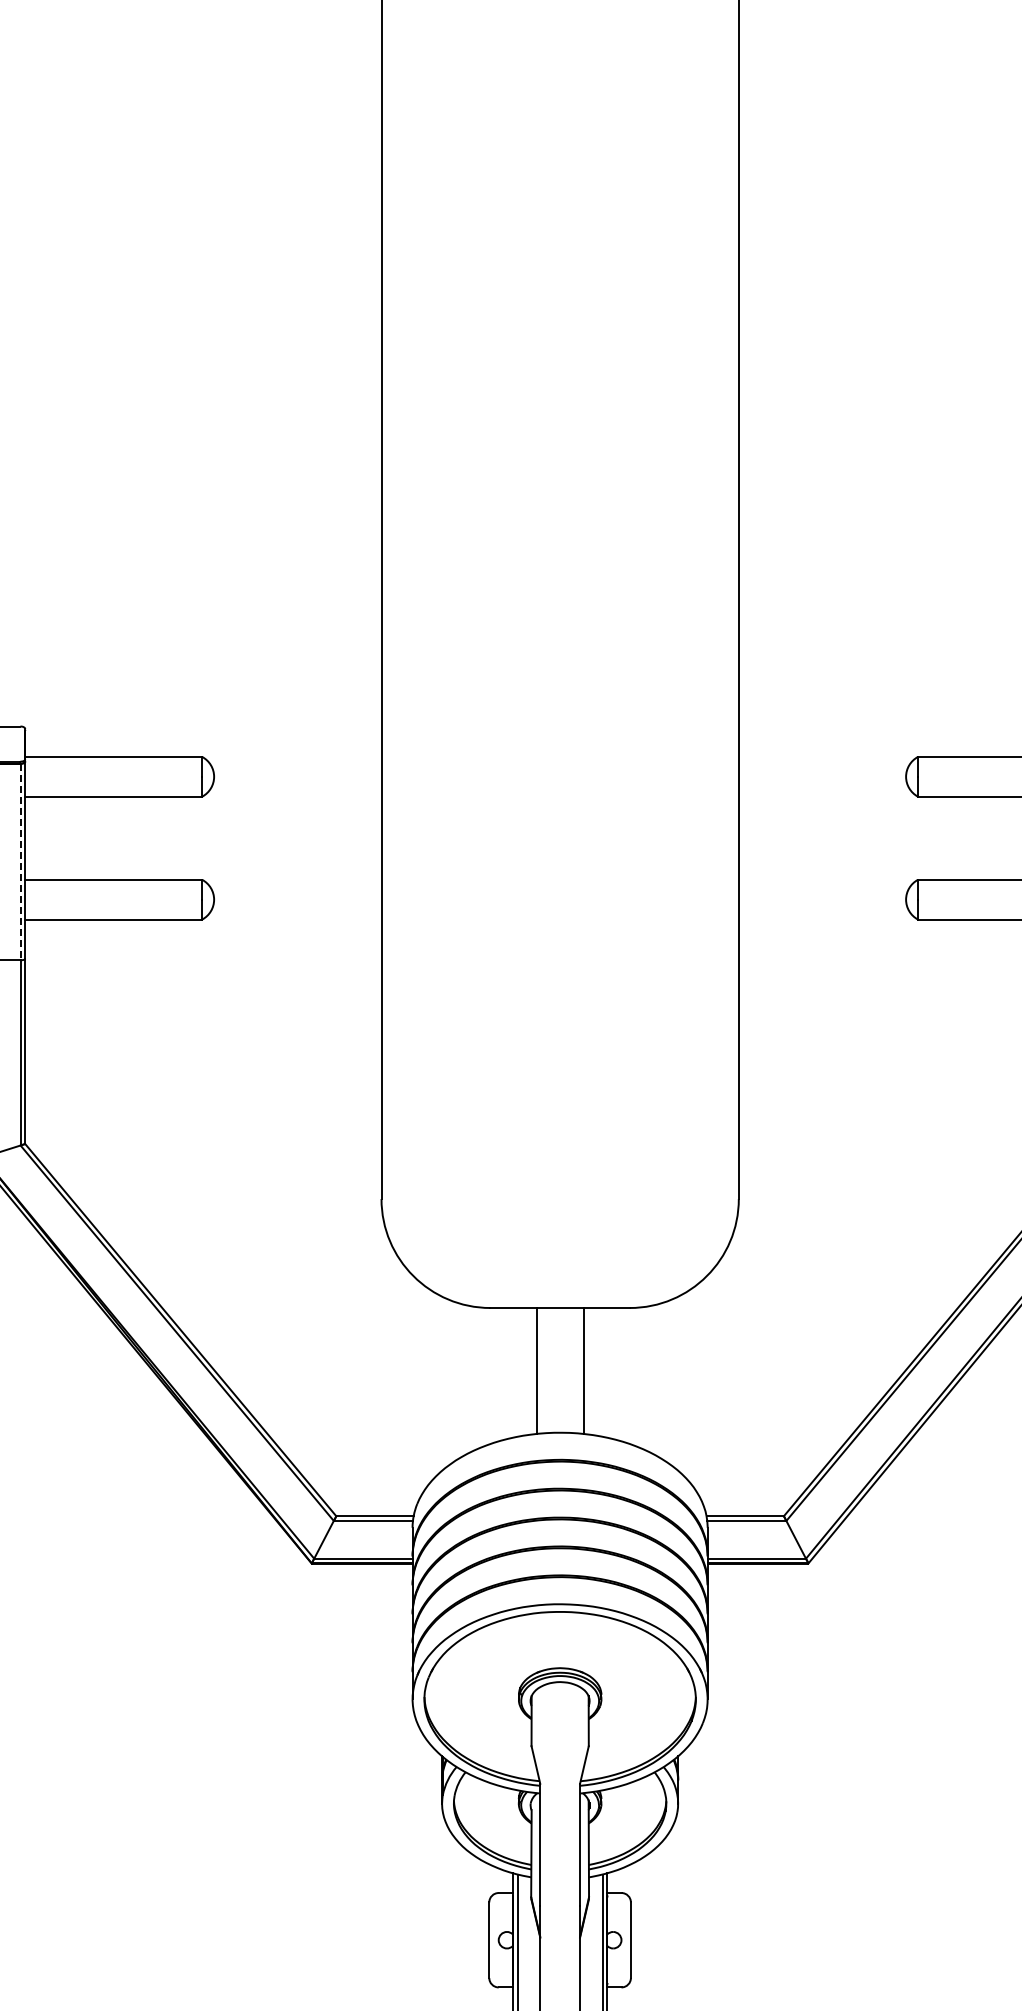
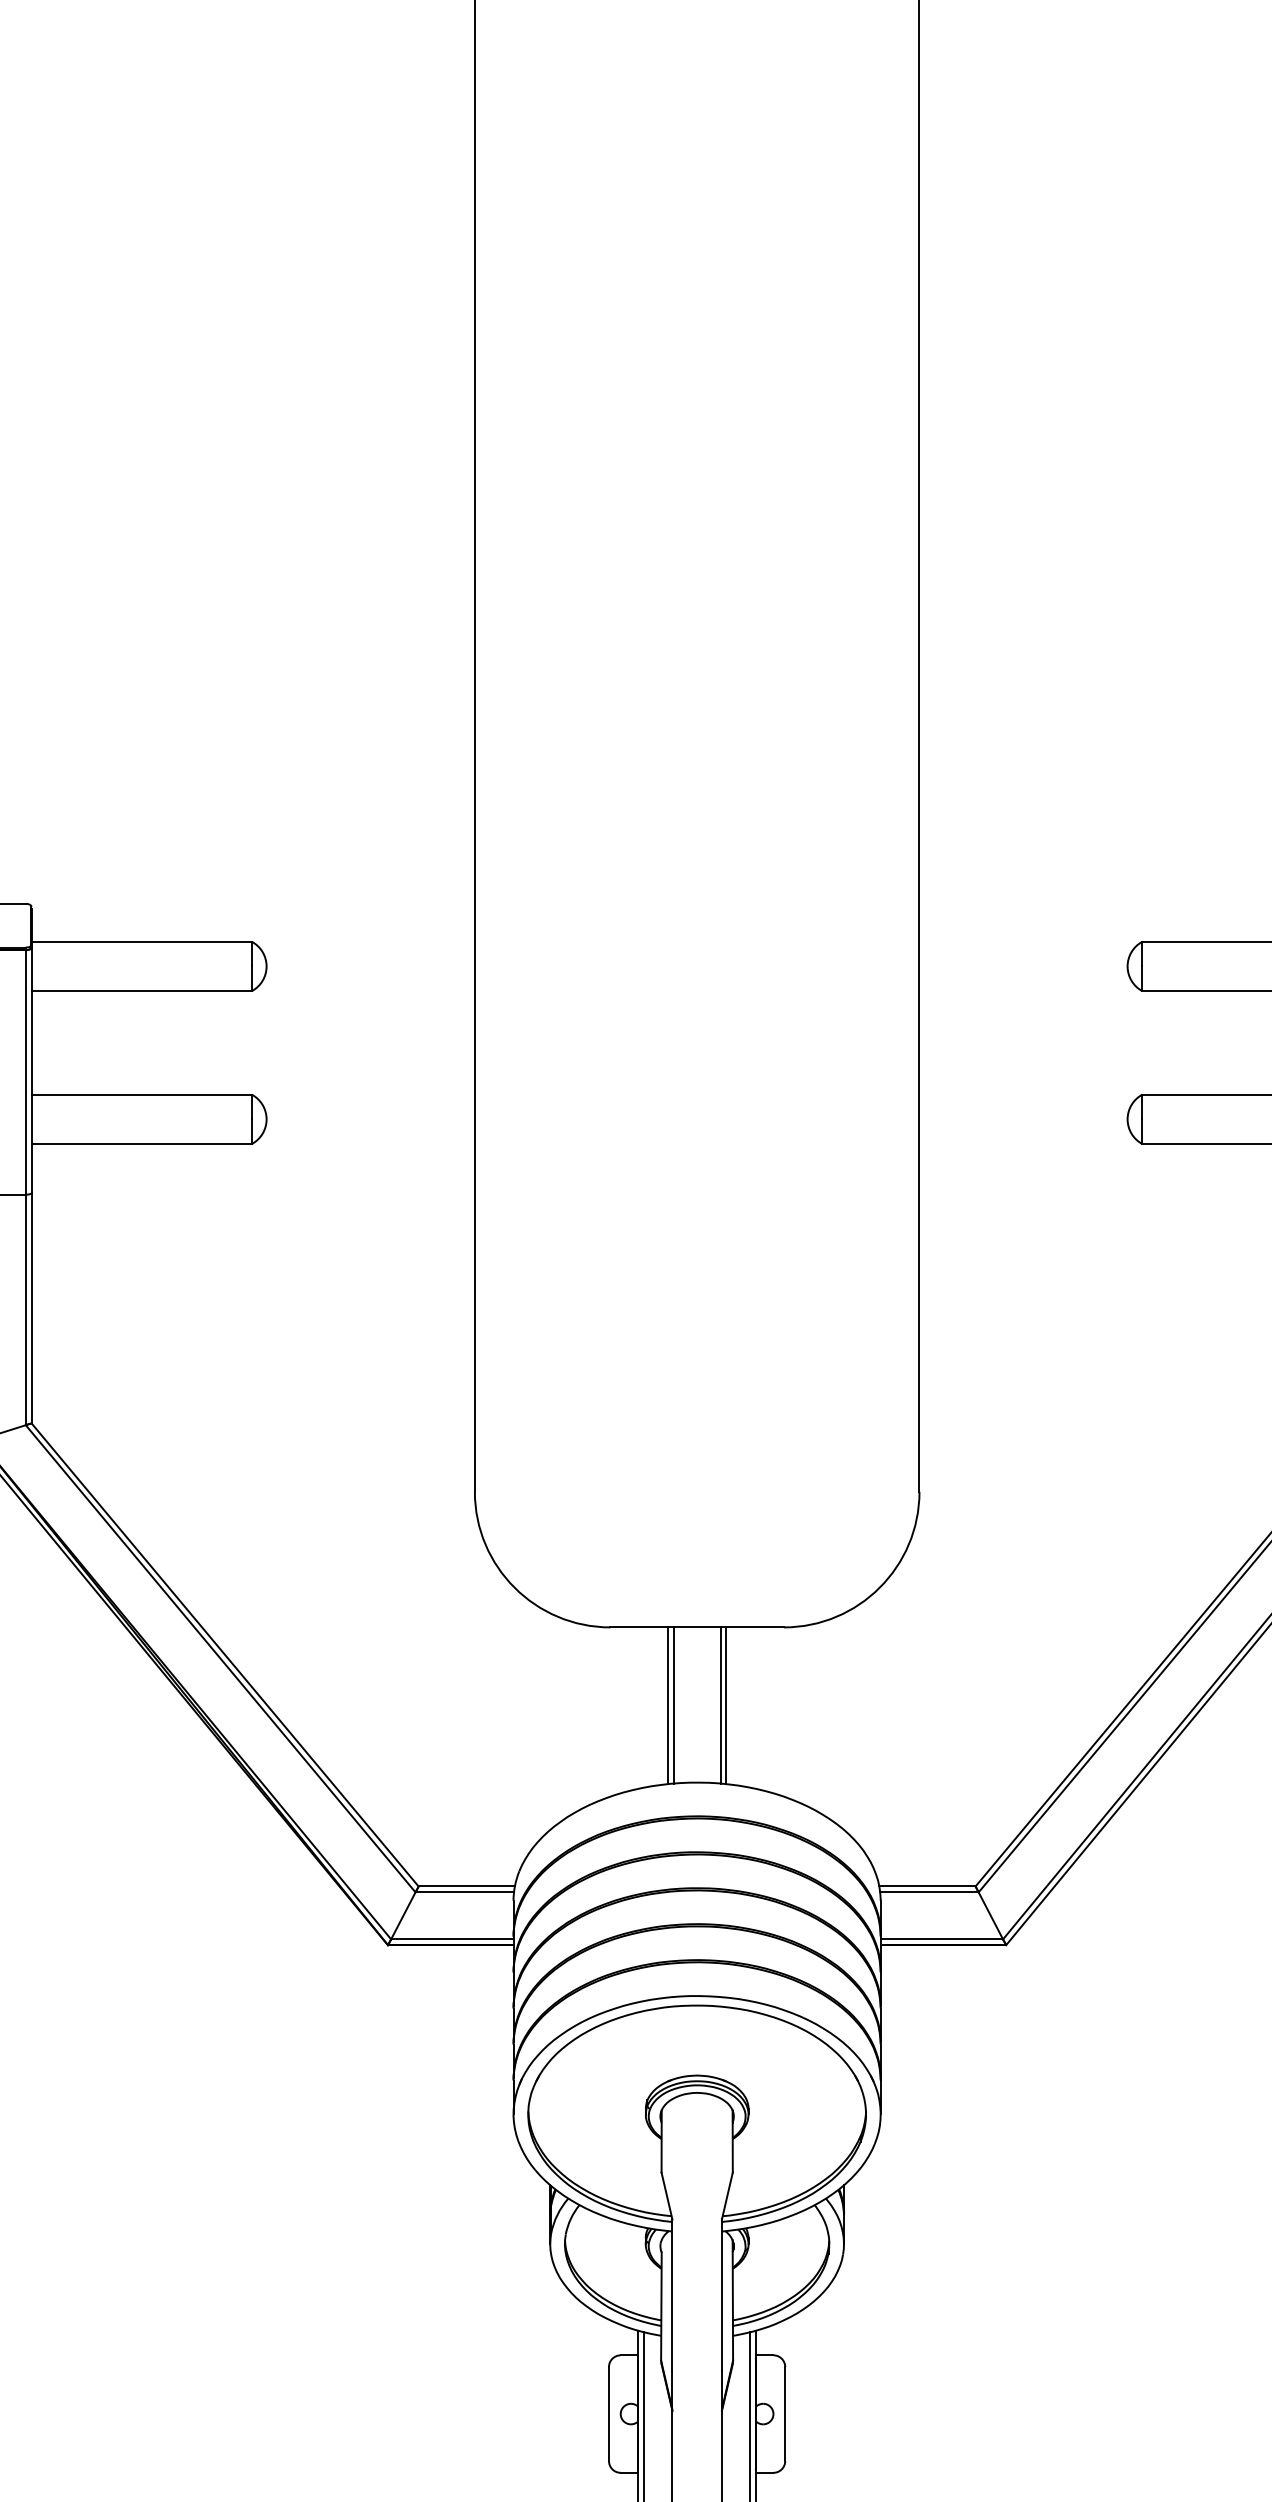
line: (20, 862) -> (25, 1073), dashed -> solid
line: (541, 1370) -> (673, 1705), added
line: (579, 1370) -> (721, 1705), added

